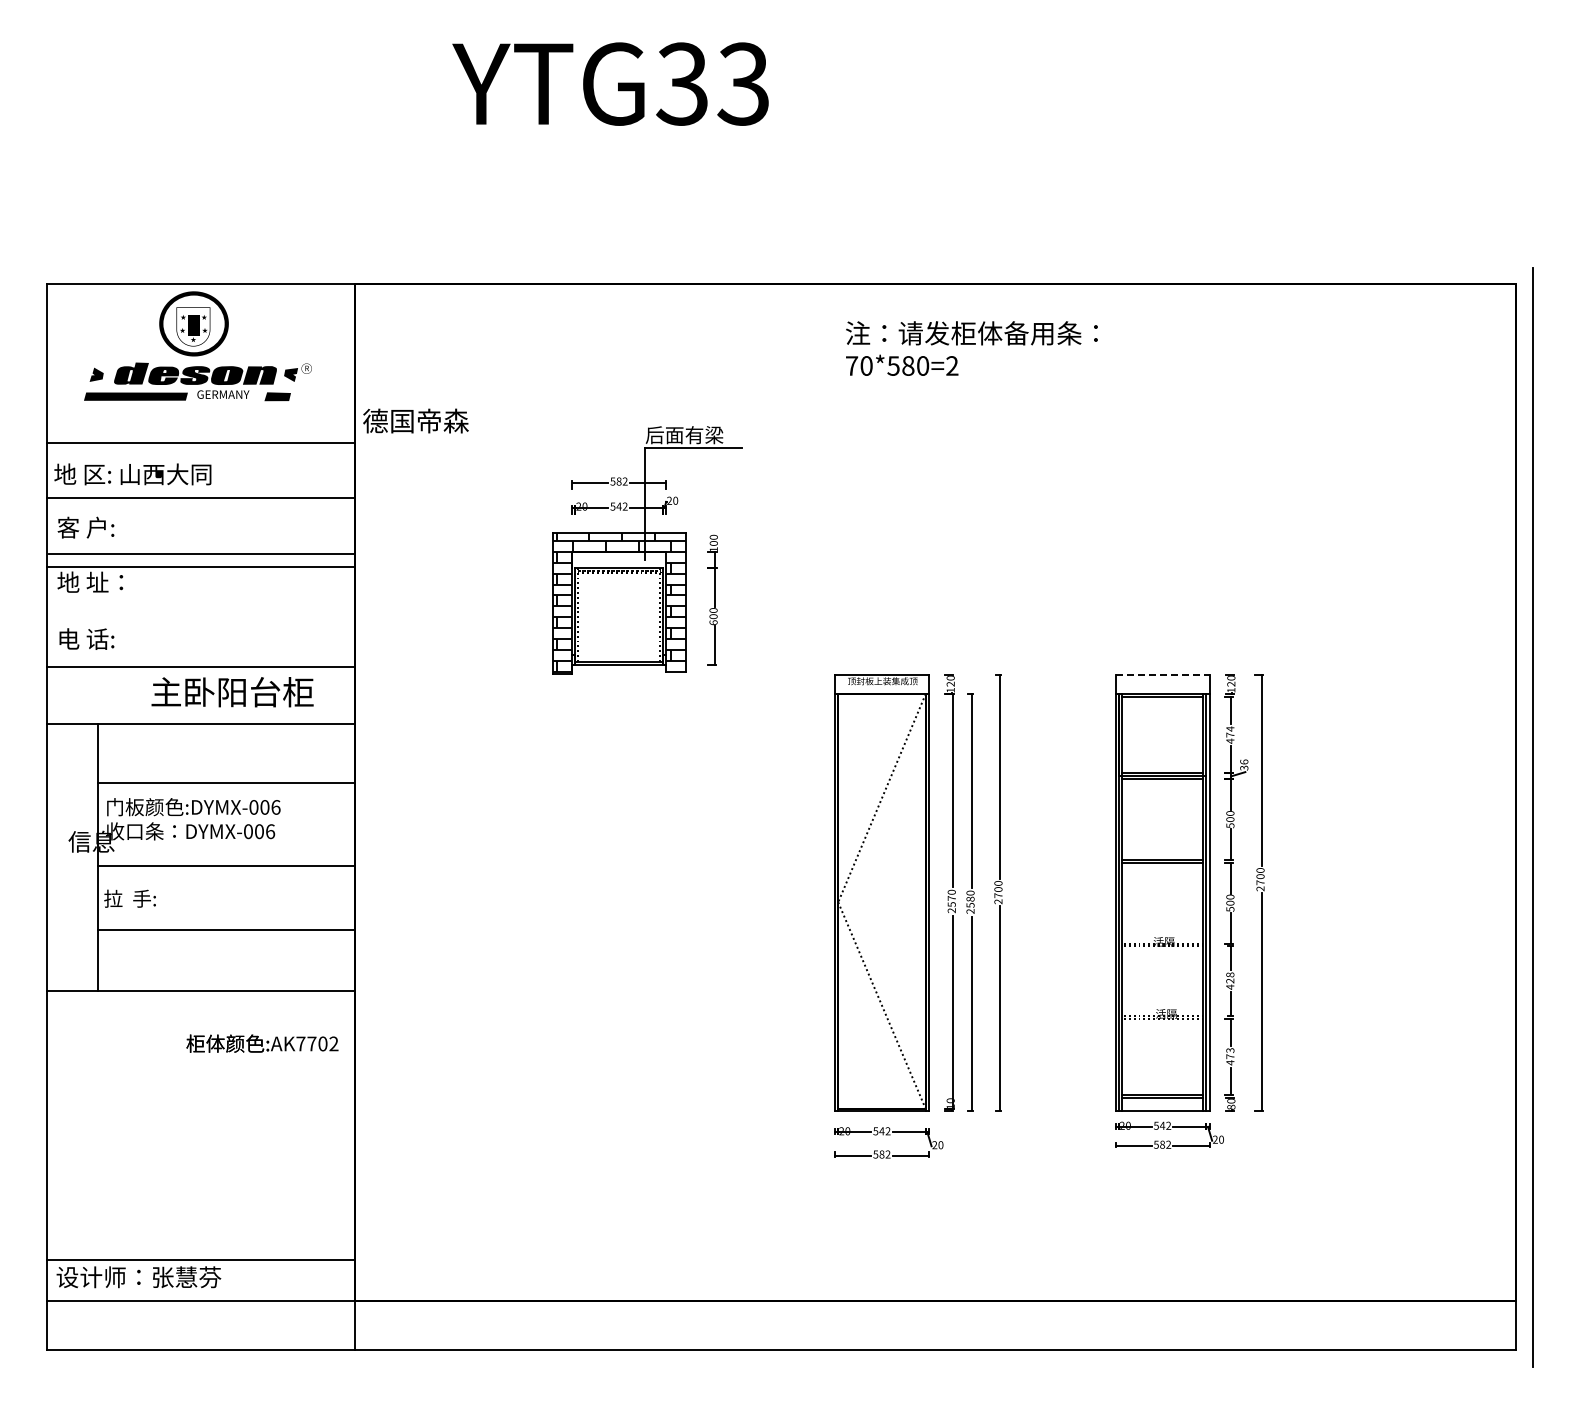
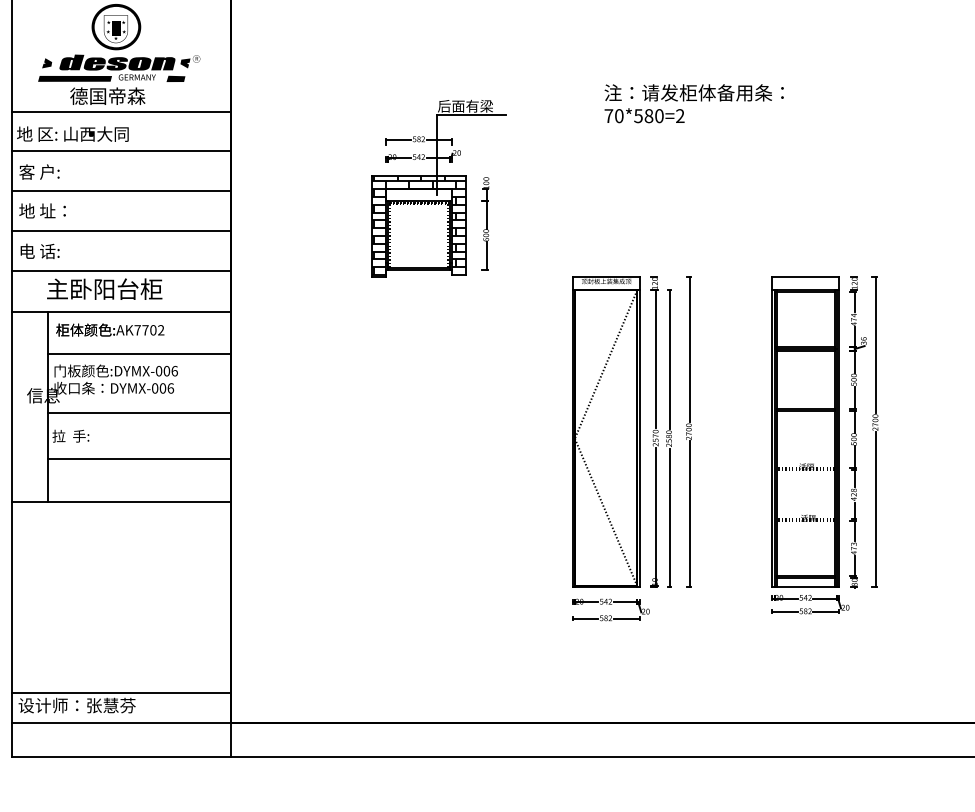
text: (971, 348) -> (693, 103), moved
text: (415, 420) -> (107, 95), moved
line: (201, 567) -> (121, 231), moved
line: (1163, 674) -> (806, 276), dashed -> solid
text: (232, 692) -> (104, 289), moved
text: (262, 1043) -> (110, 329), moved

